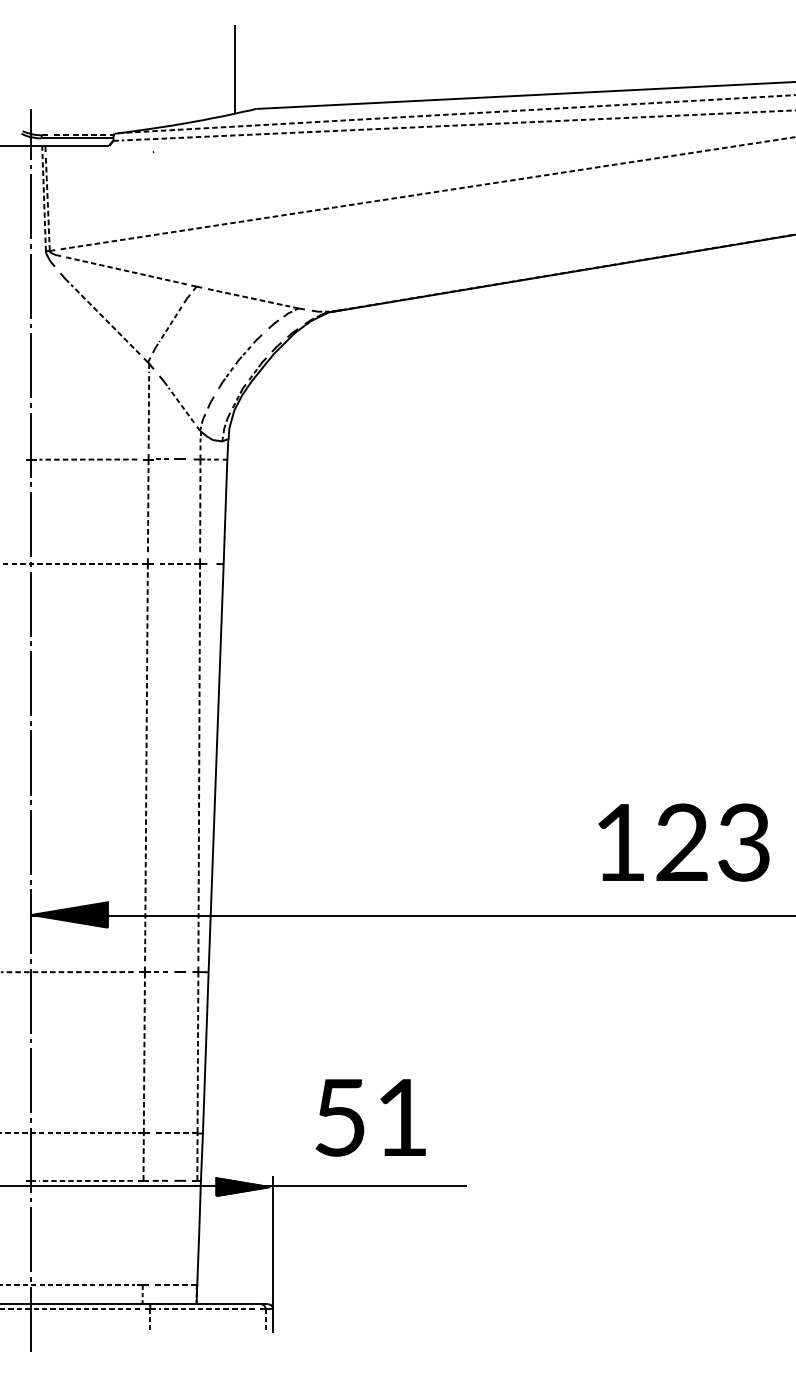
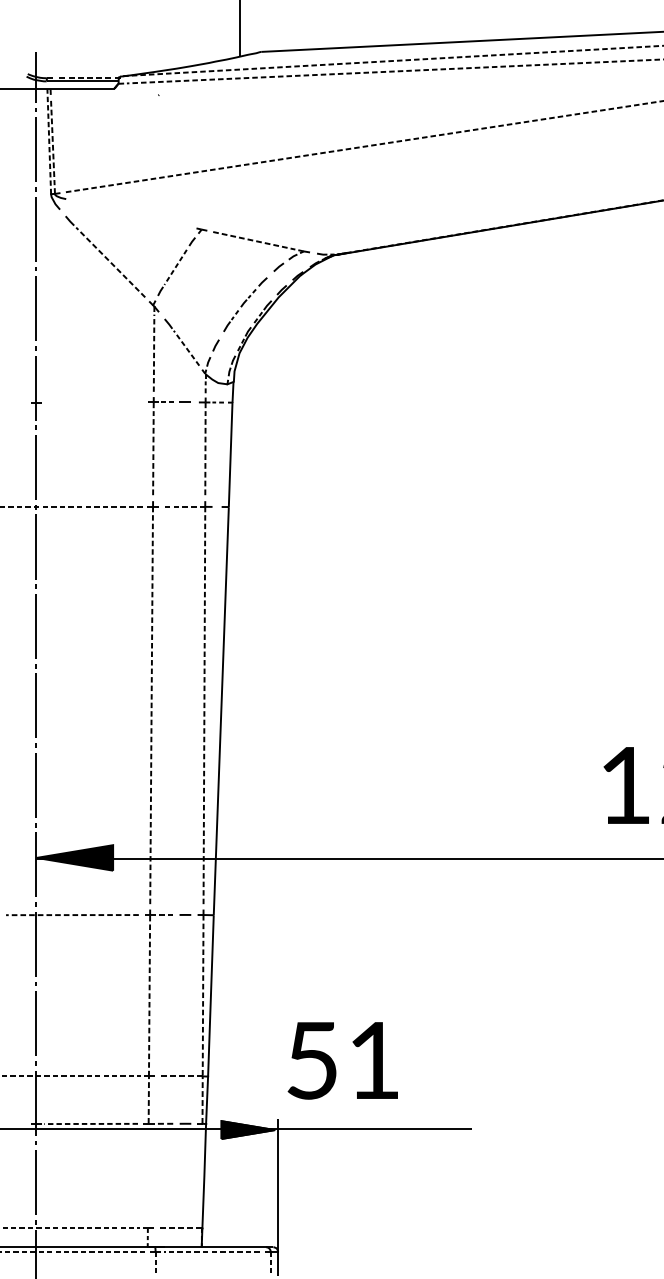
line: (127, 270) -> (132, 213), removed
line: (88, 459) -> (93, 402), removed
text: (370, 1117) -> (342, 1060), moved

